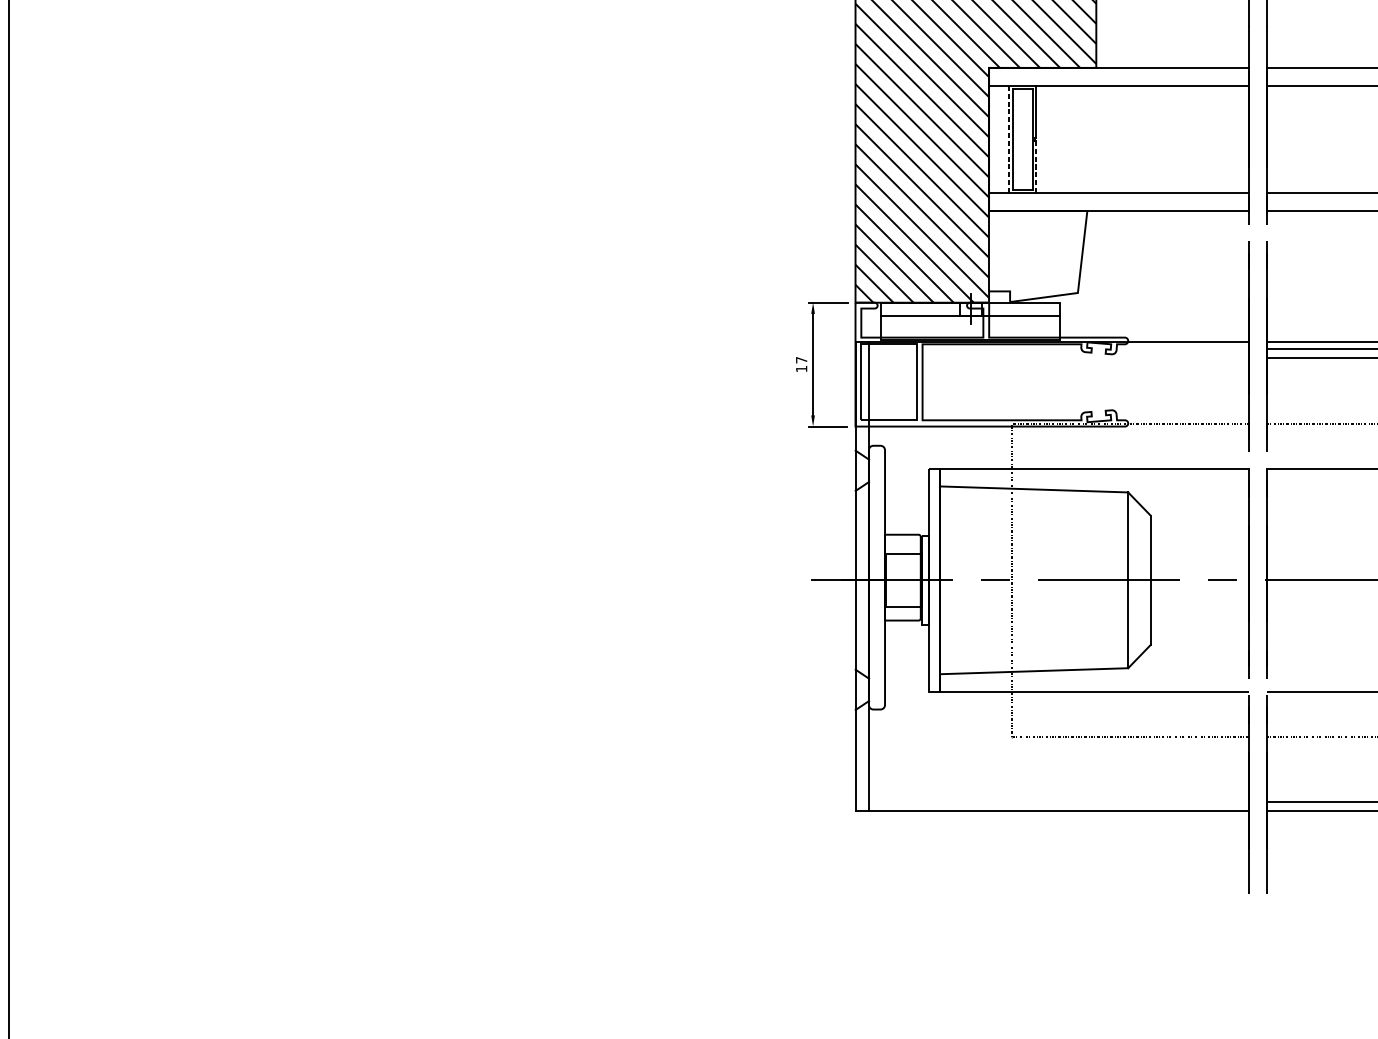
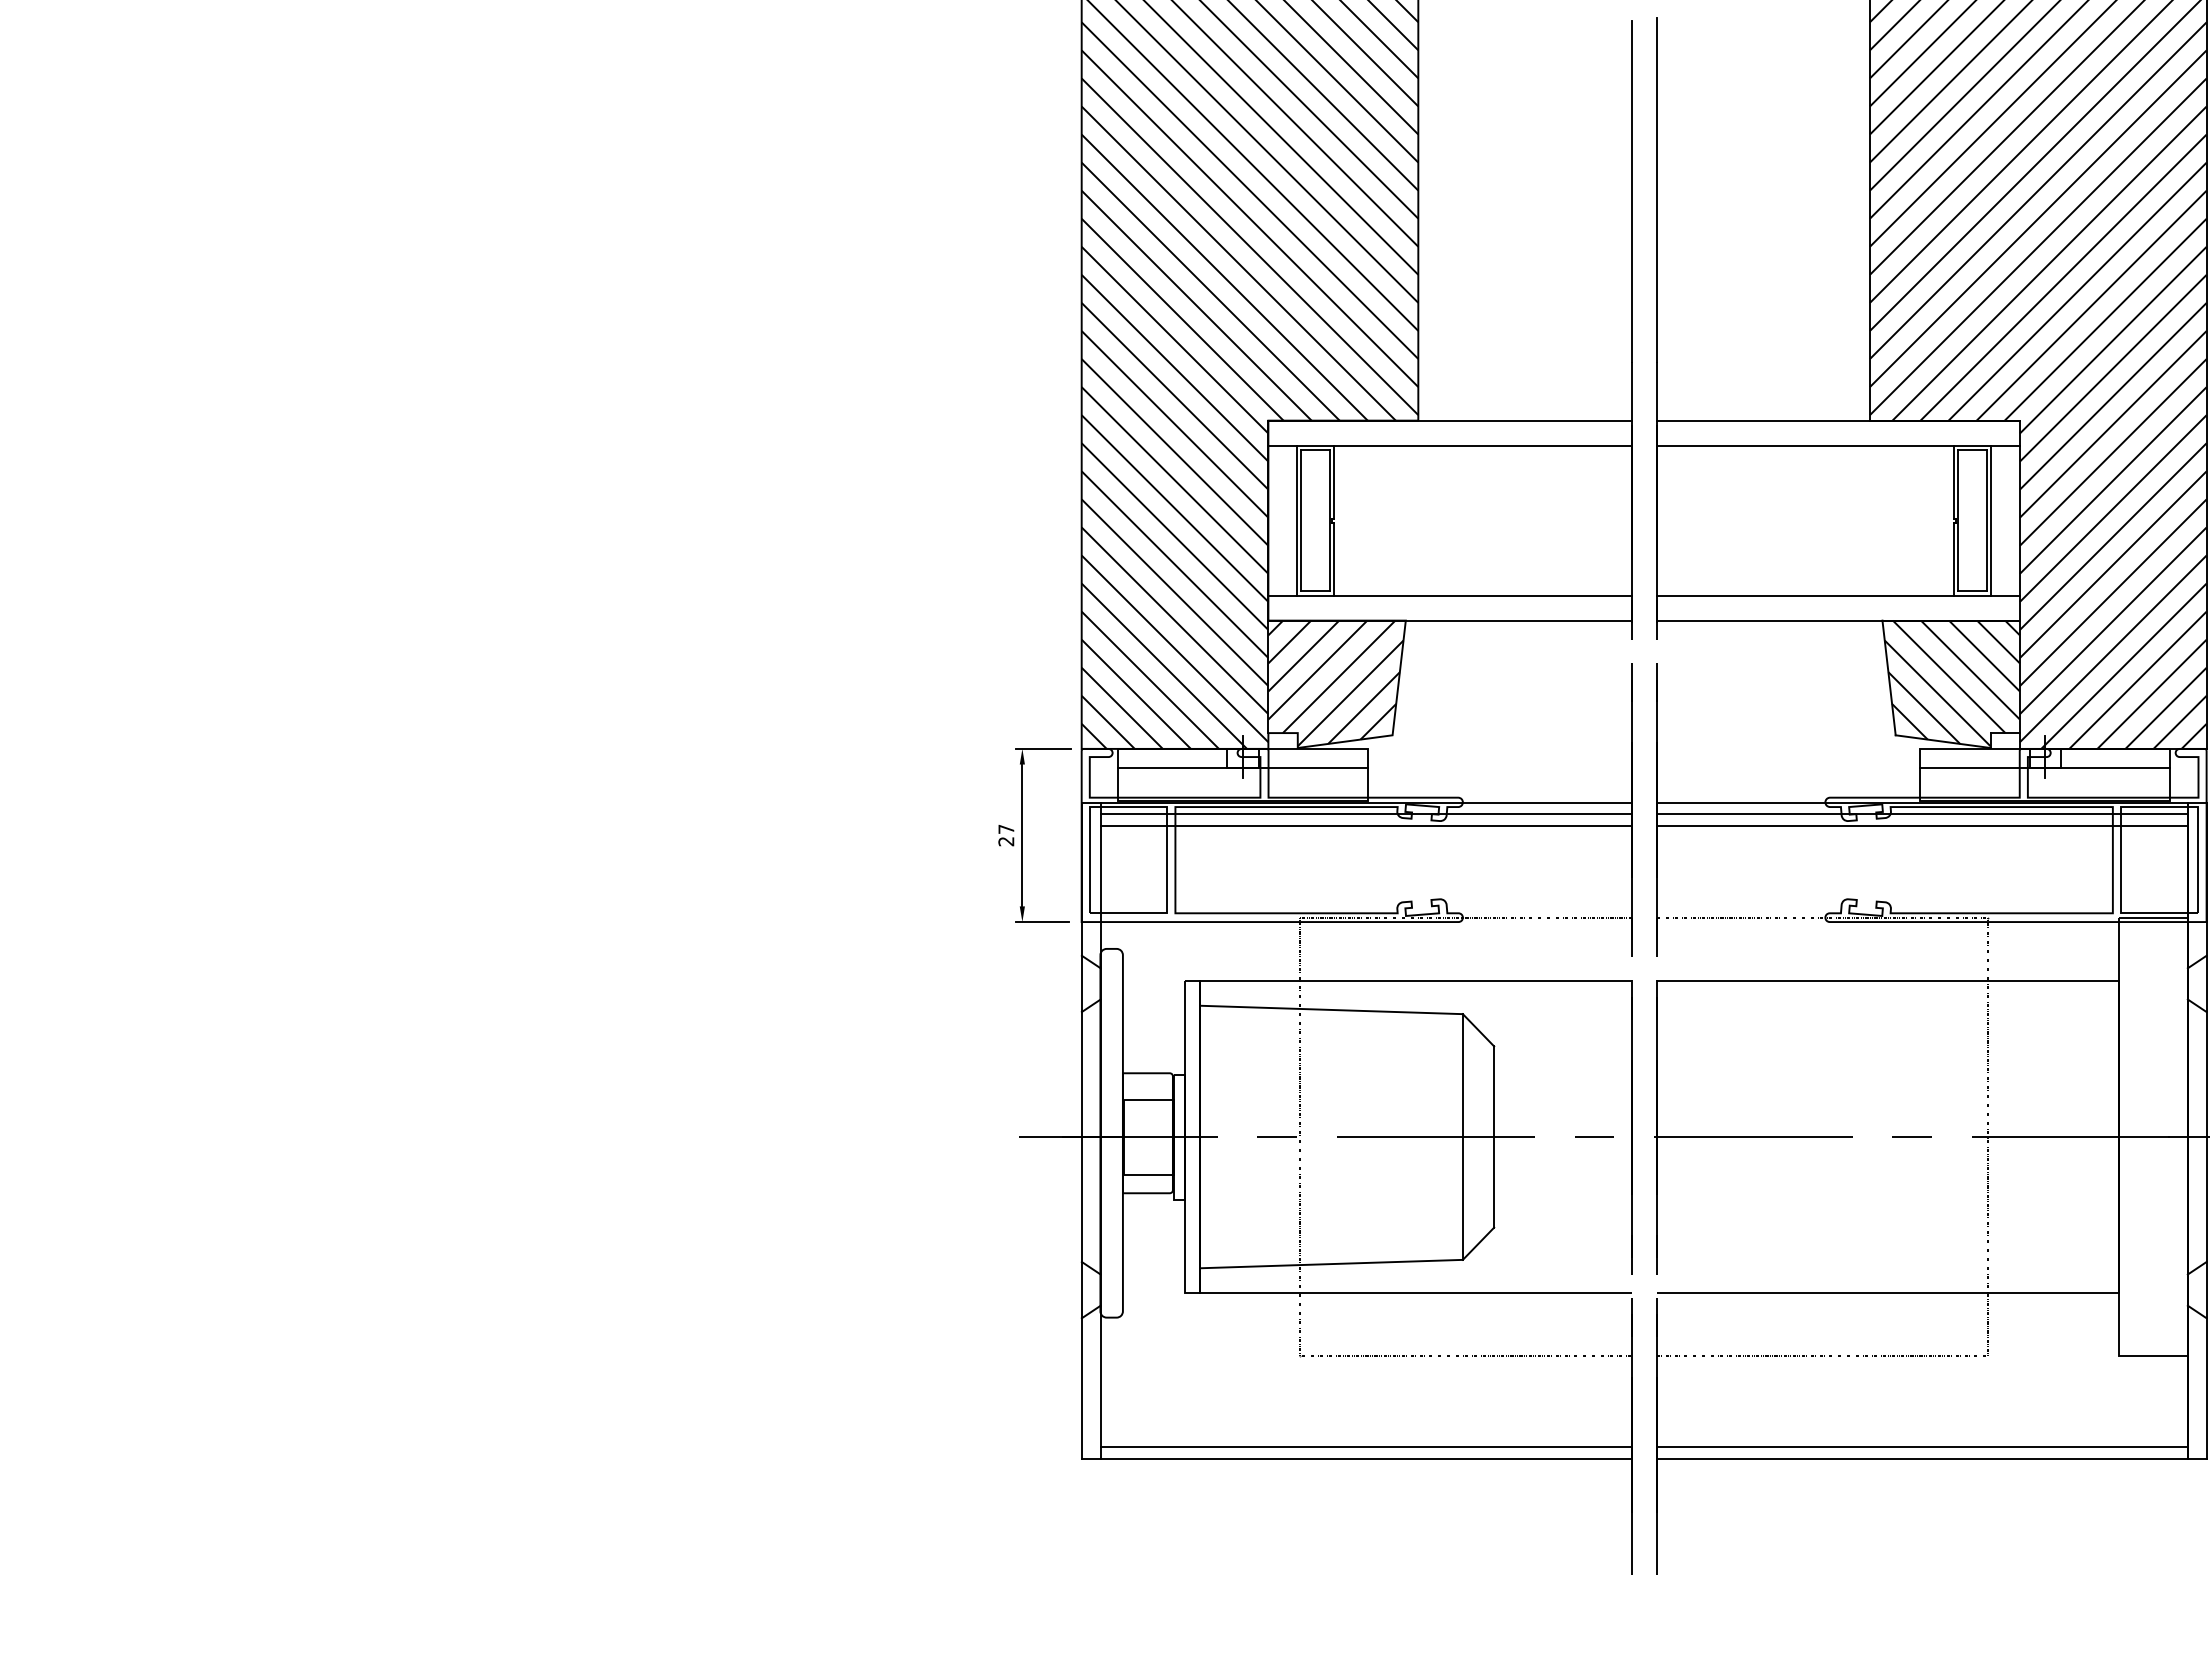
line: (1009, 139) -> (1296, 520), dashed -> solid
line: (1036, 167) -> (1334, 559), dashed -> solid
hatch: (1037, 255) -> (1335, 683), added
line: (1058, 348) -> (1365, 813), added
line: (1058, 358) -> (1365, 826), added
text: (801, 368) -> (1006, 841), 17 -> 27
line: (1058, 801) -> (1365, 1446), added

